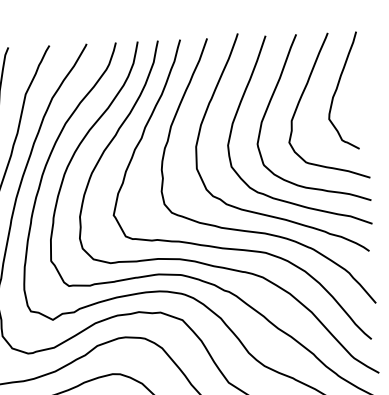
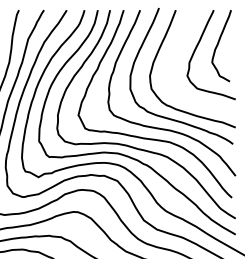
curve: (272, 100) -> (178, 49), removed

